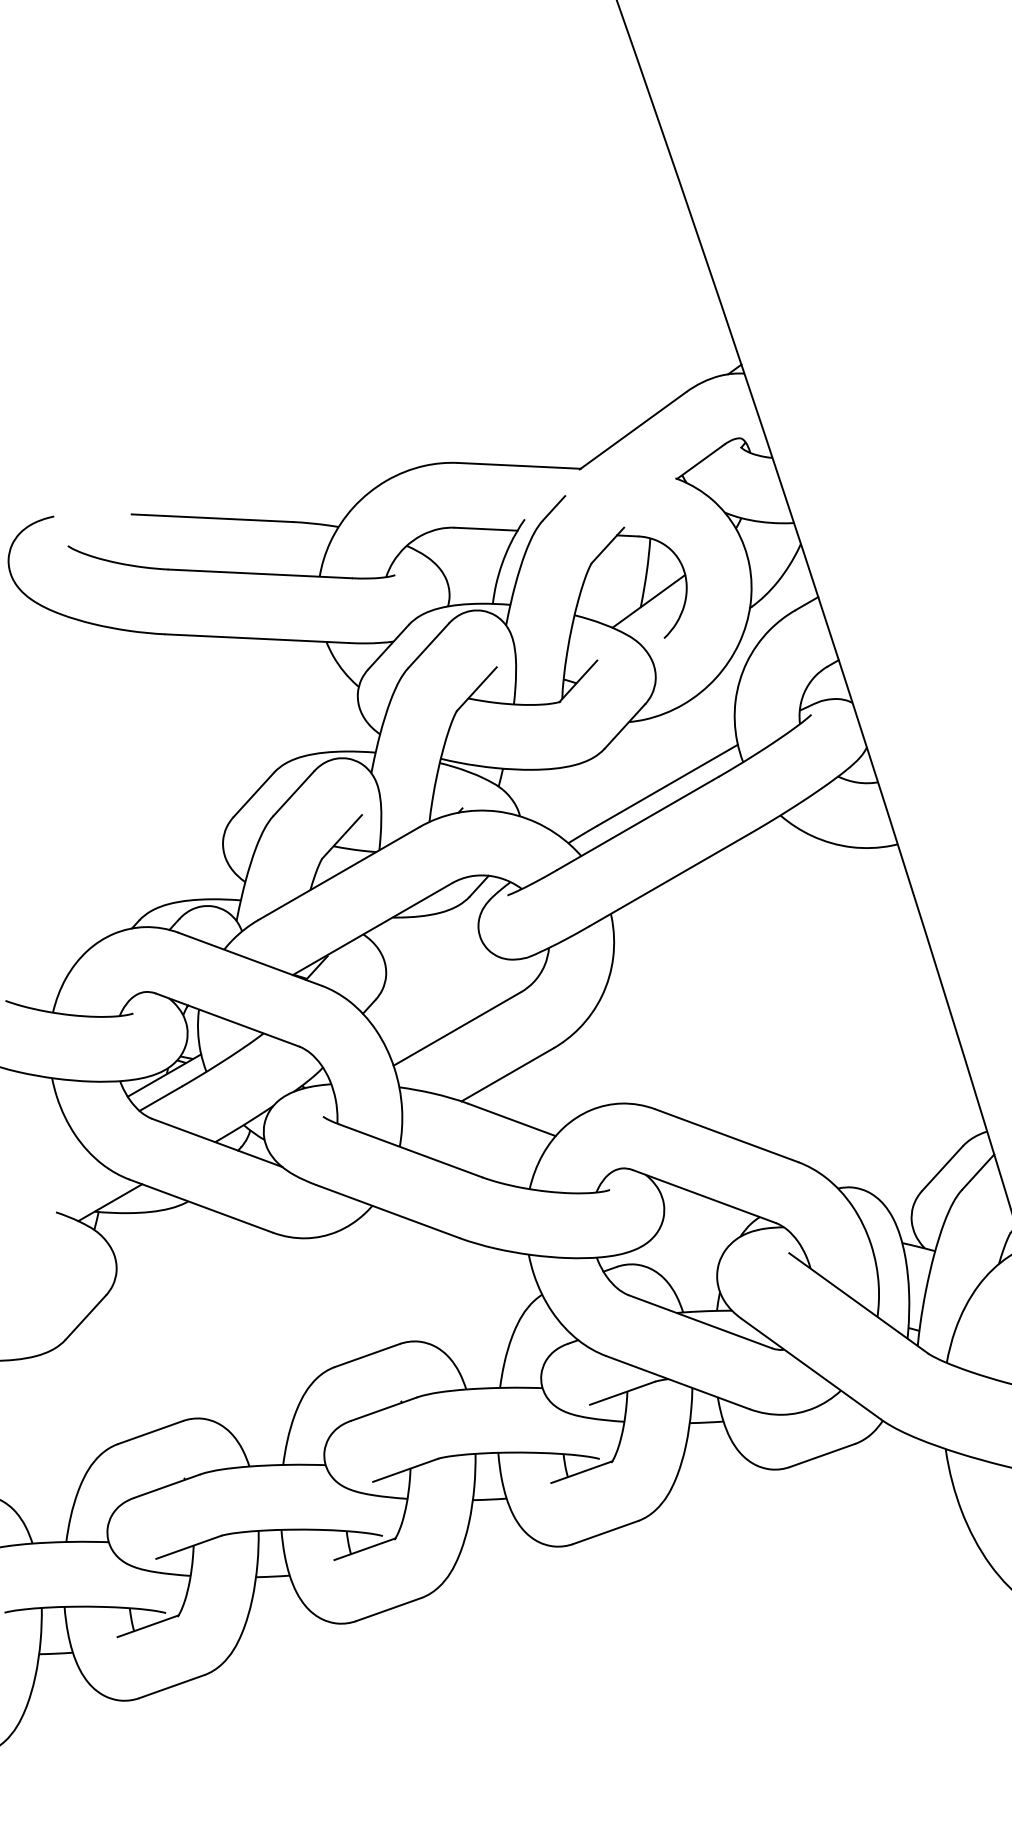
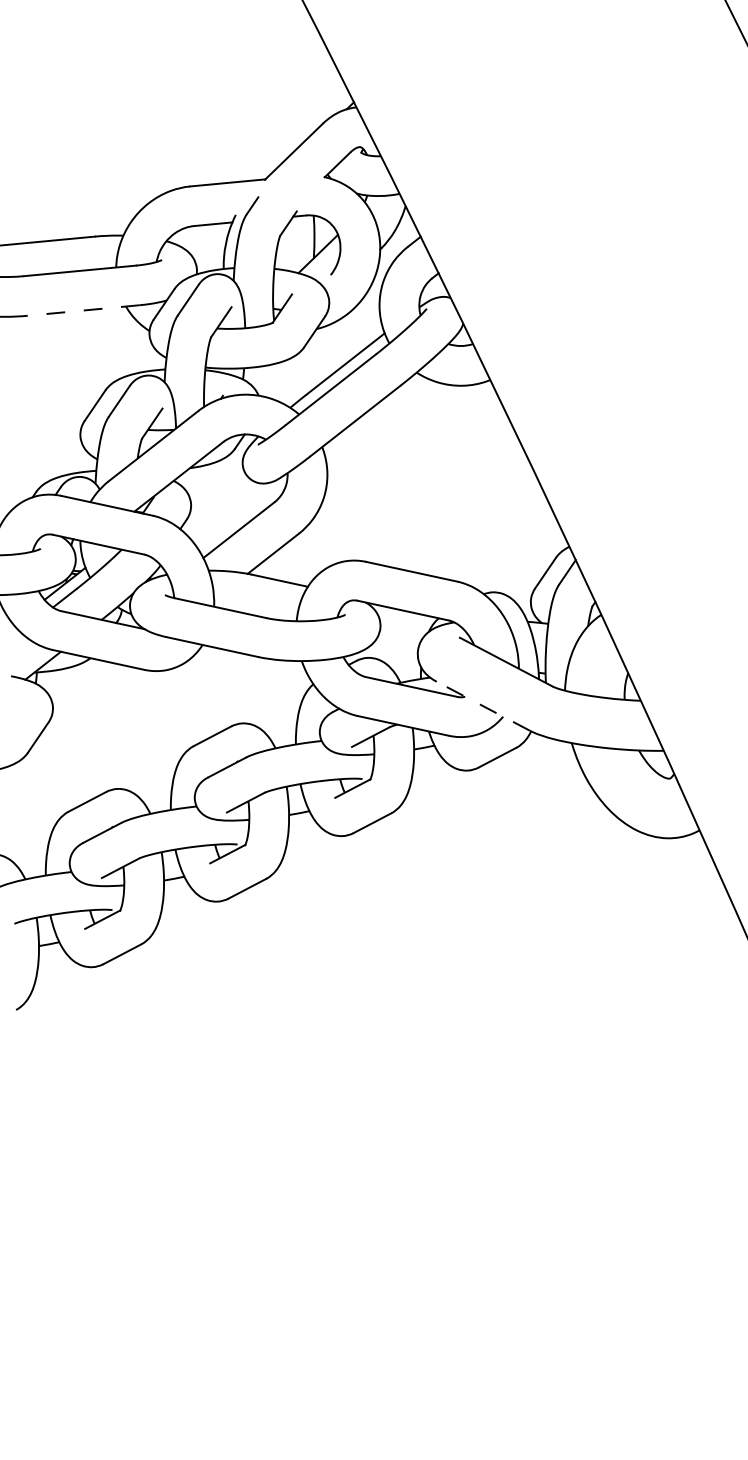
line: (256, 638) -> (83, 310), solid -> dashed
line: (810, 1367) -> (482, 705), solid -> dashed

